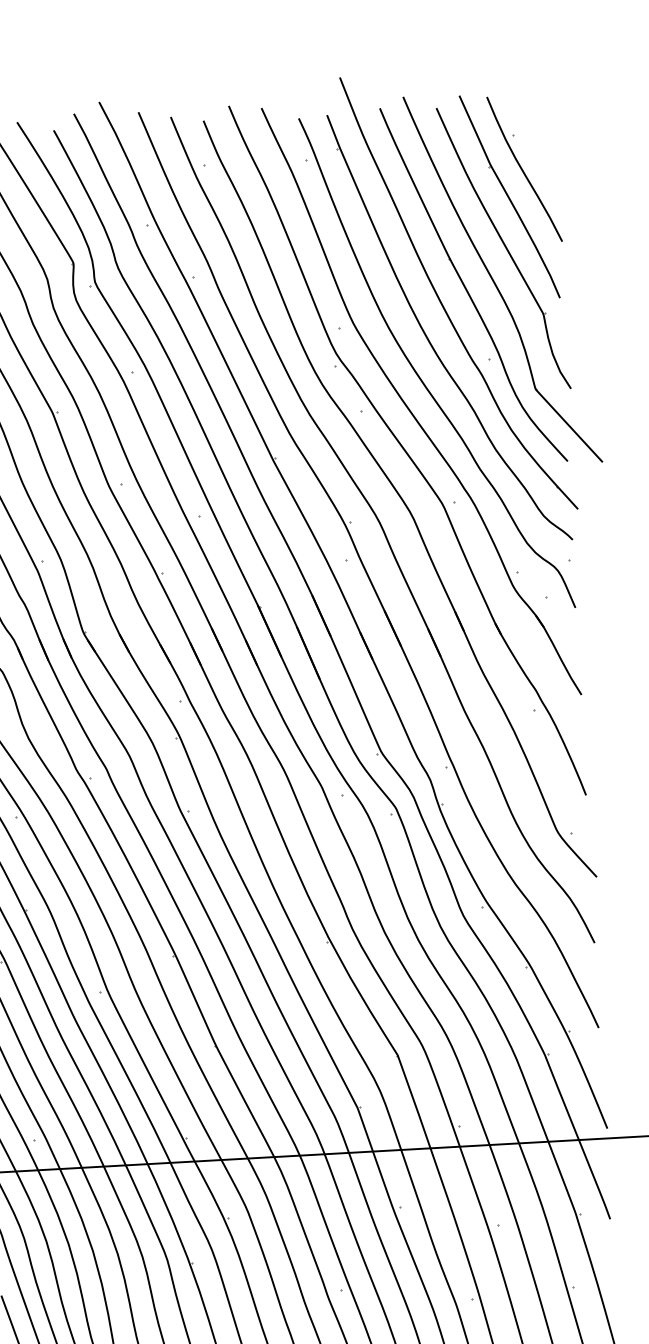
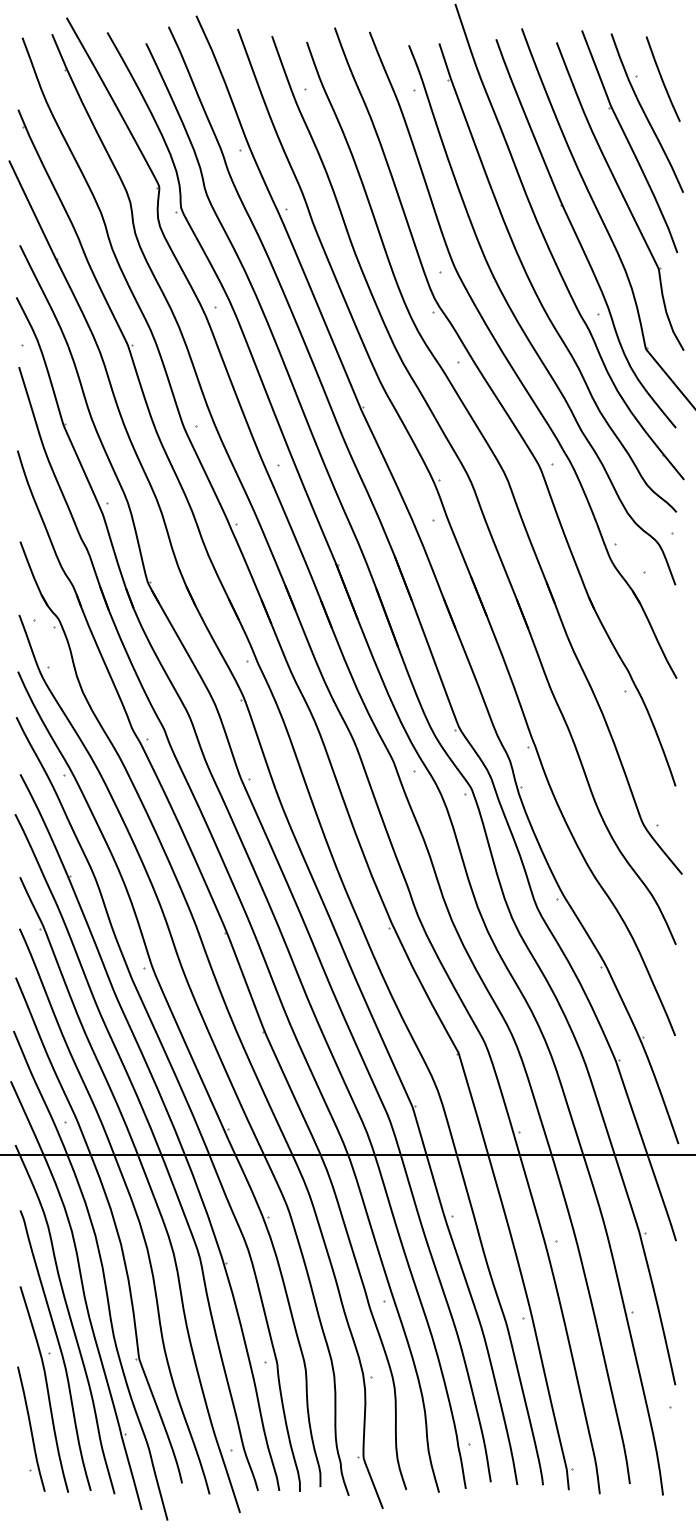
line: (536, 136) -> (662, 78), added

